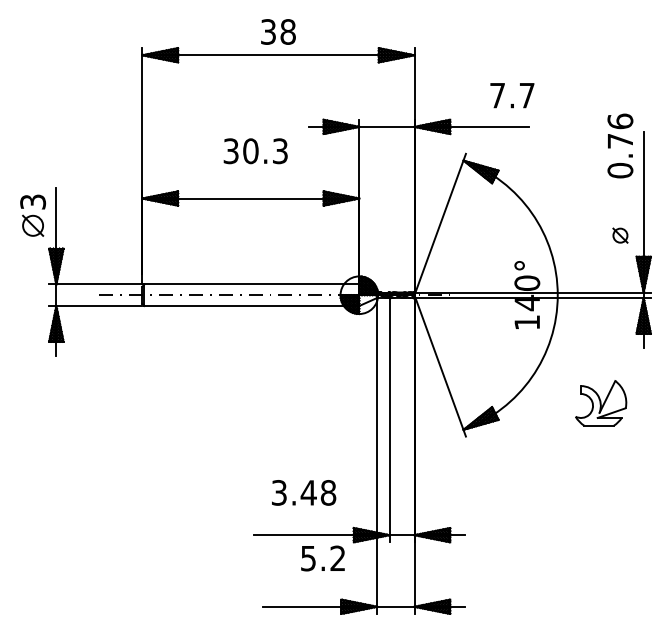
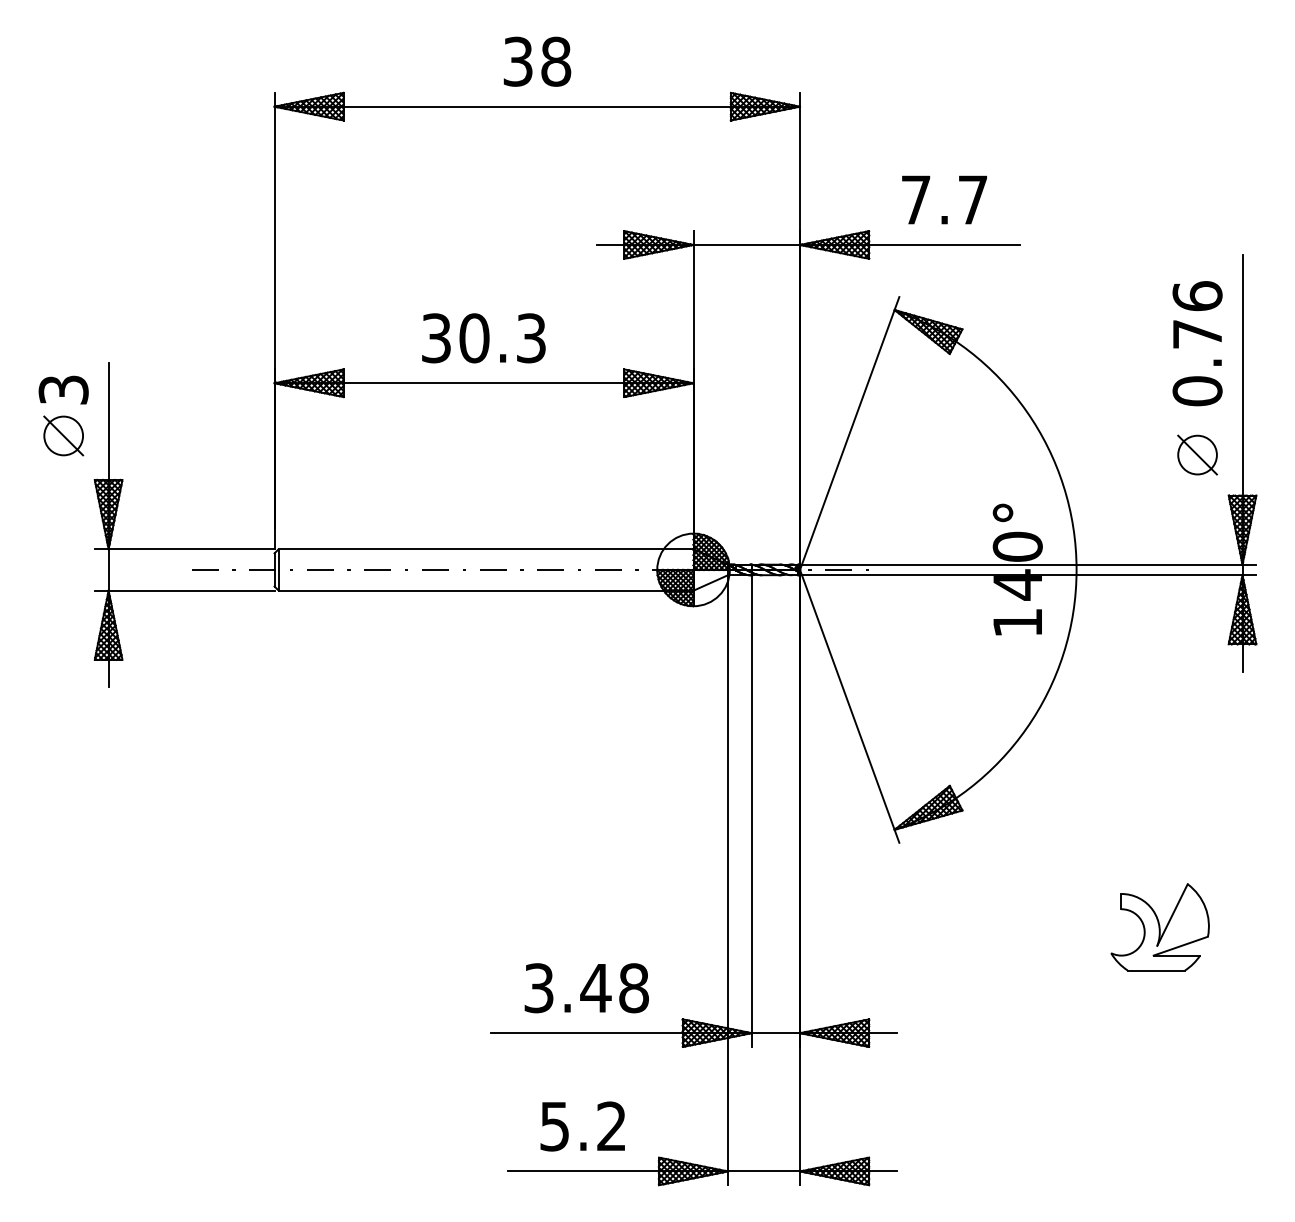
text: (512, 95) -> (944, 199), moved
text: (620, 145) -> (1197, 342), moved
text: (255, 151) -> (483, 338), moved
part: (620, 235) -> (1197, 454), size x1.43
part: (601, 403) -> (1161, 927), moved
text: (304, 492) -> (587, 987), moved
text: (322, 558) -> (581, 1126), moved

